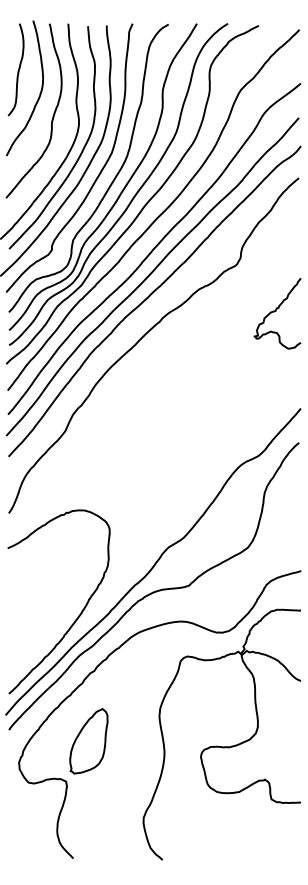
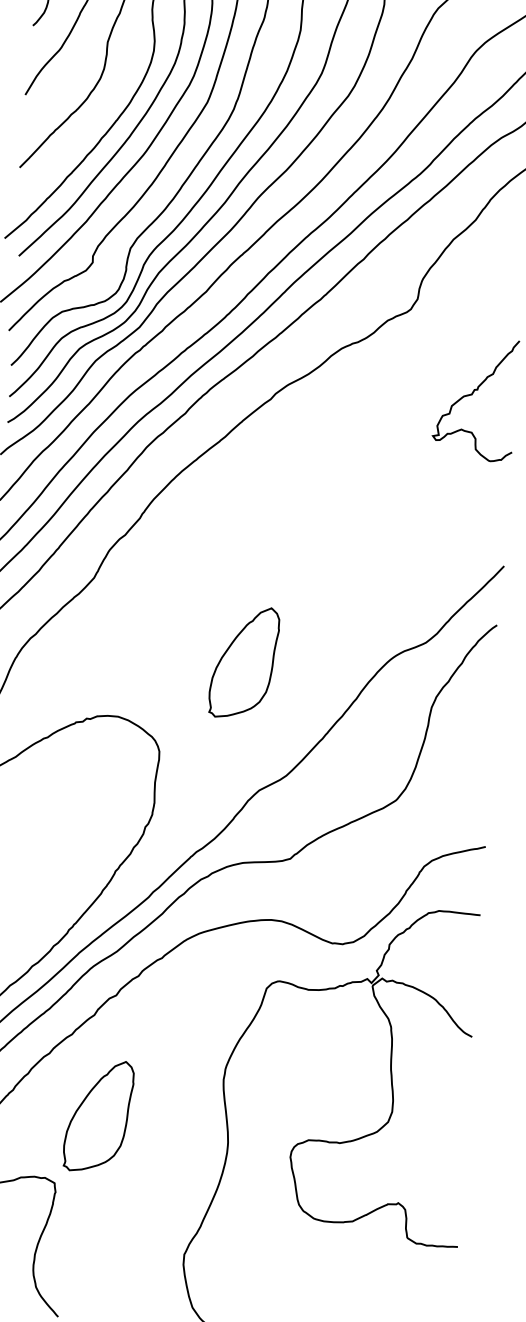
part: (154, 474) -> (243, 662), added

